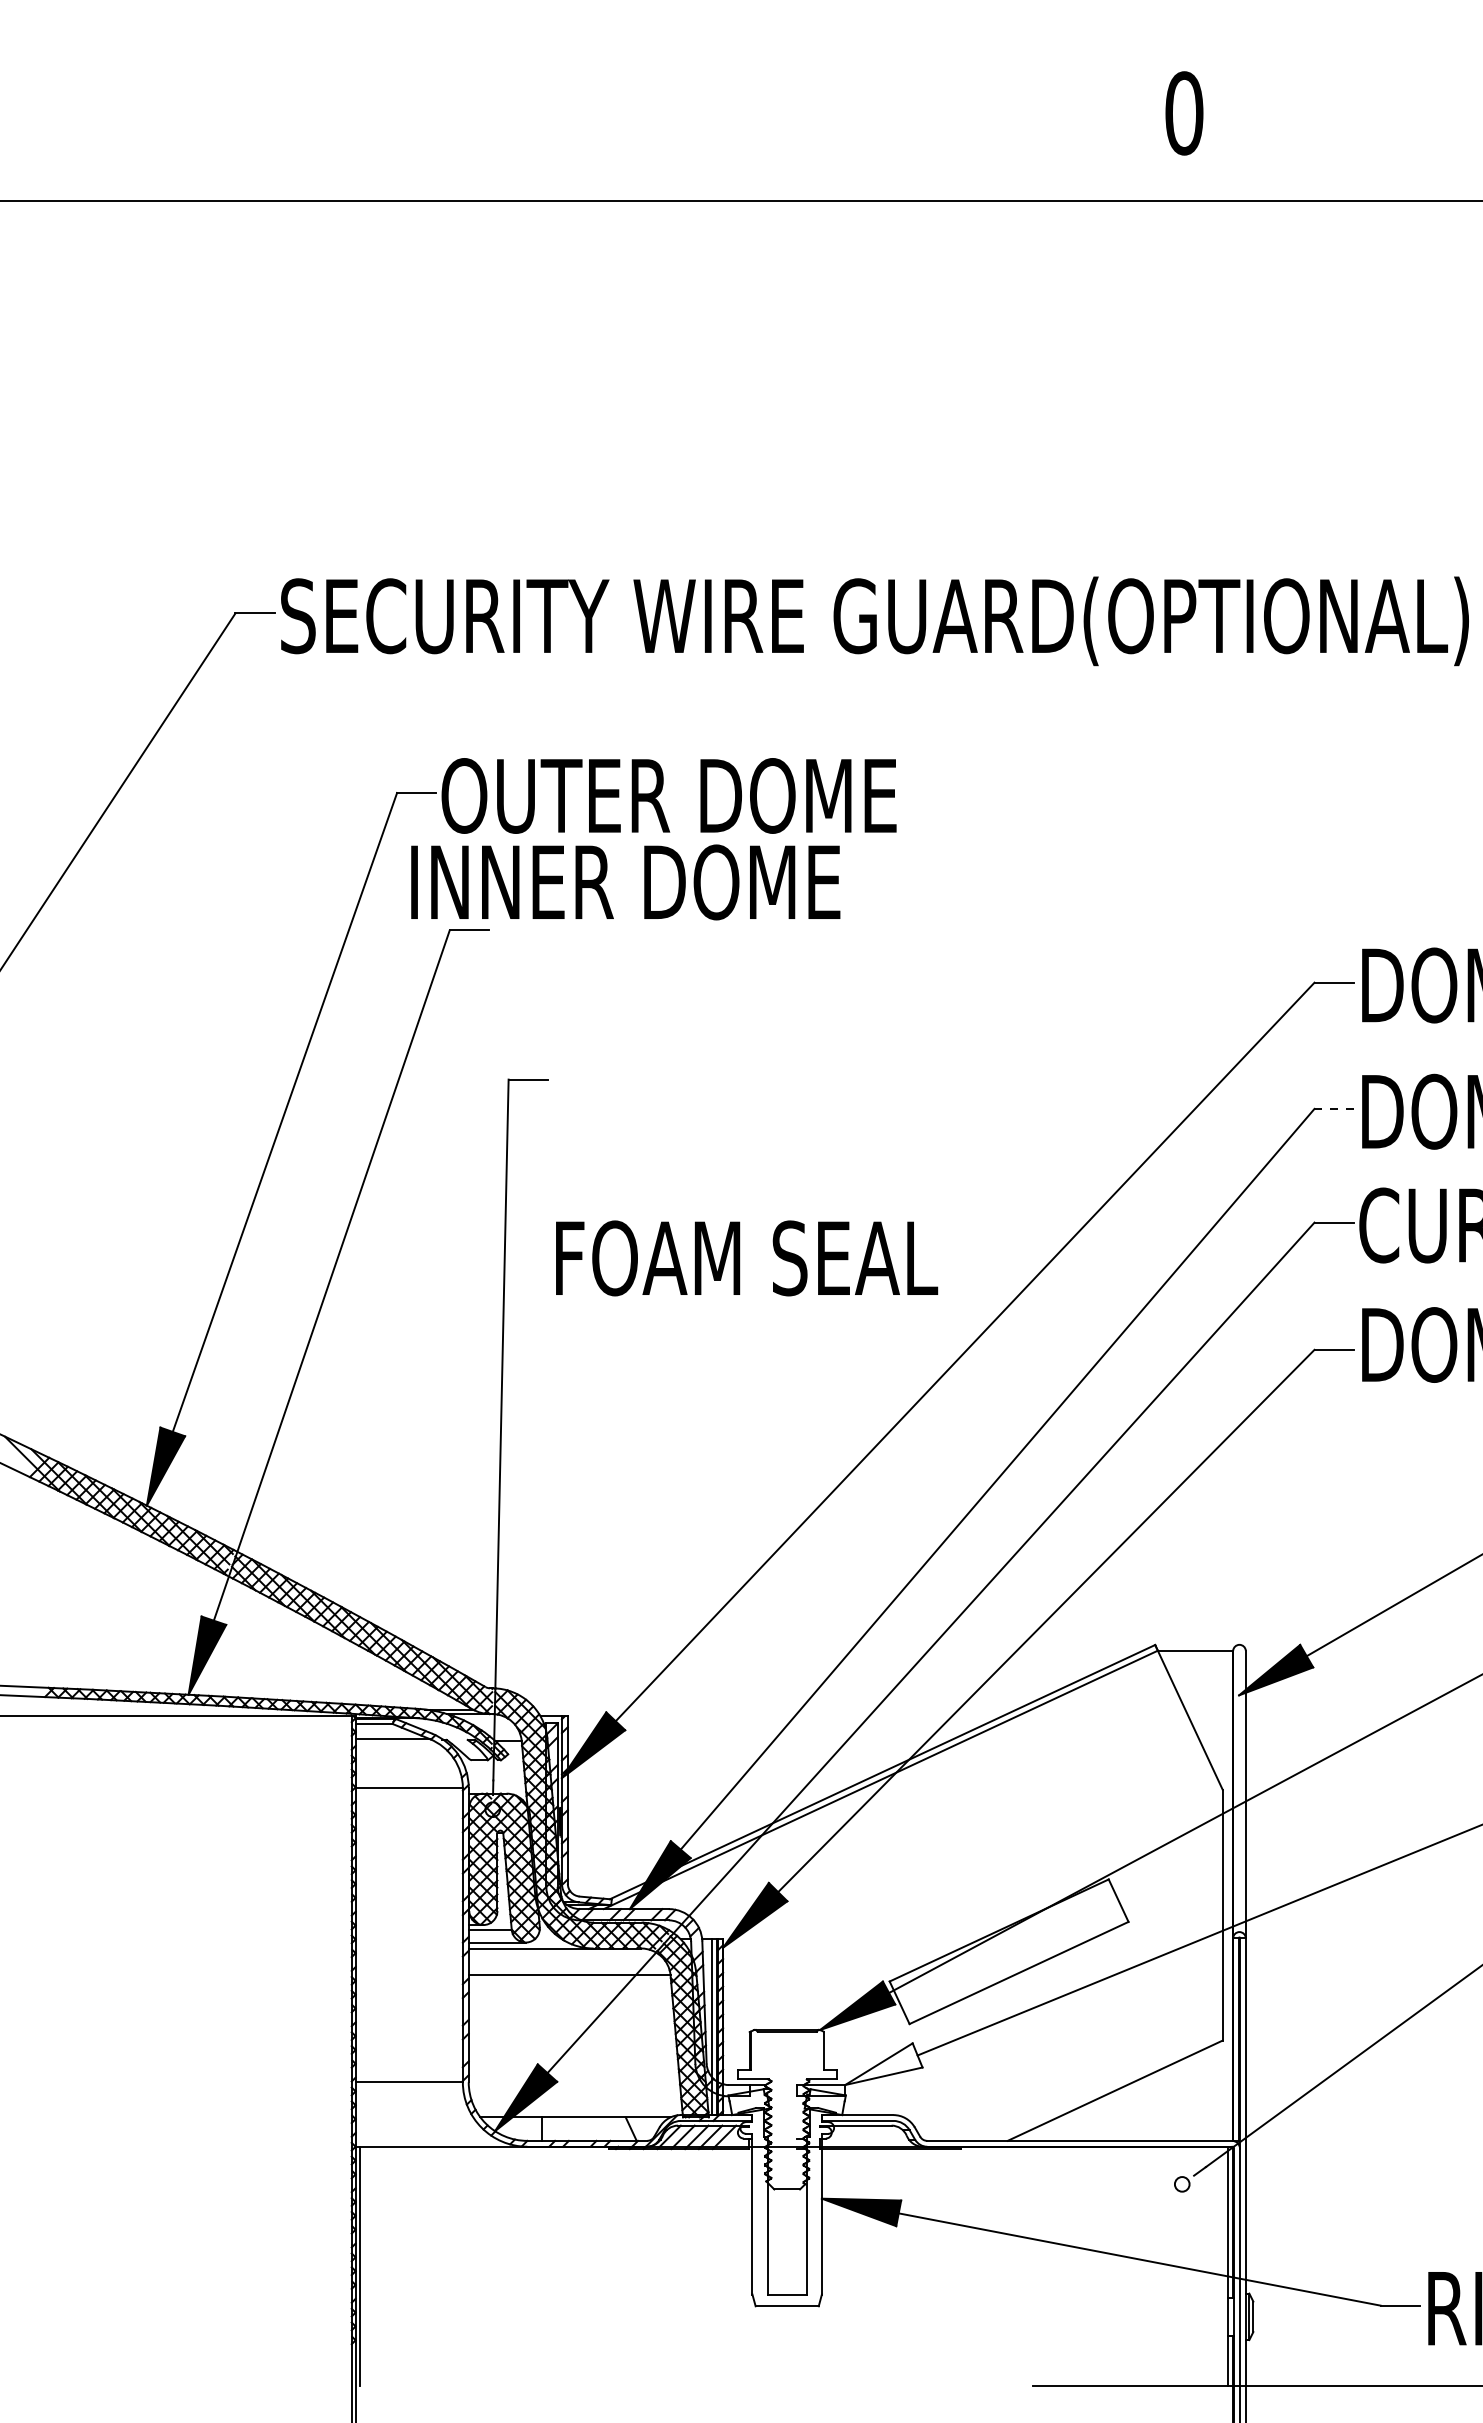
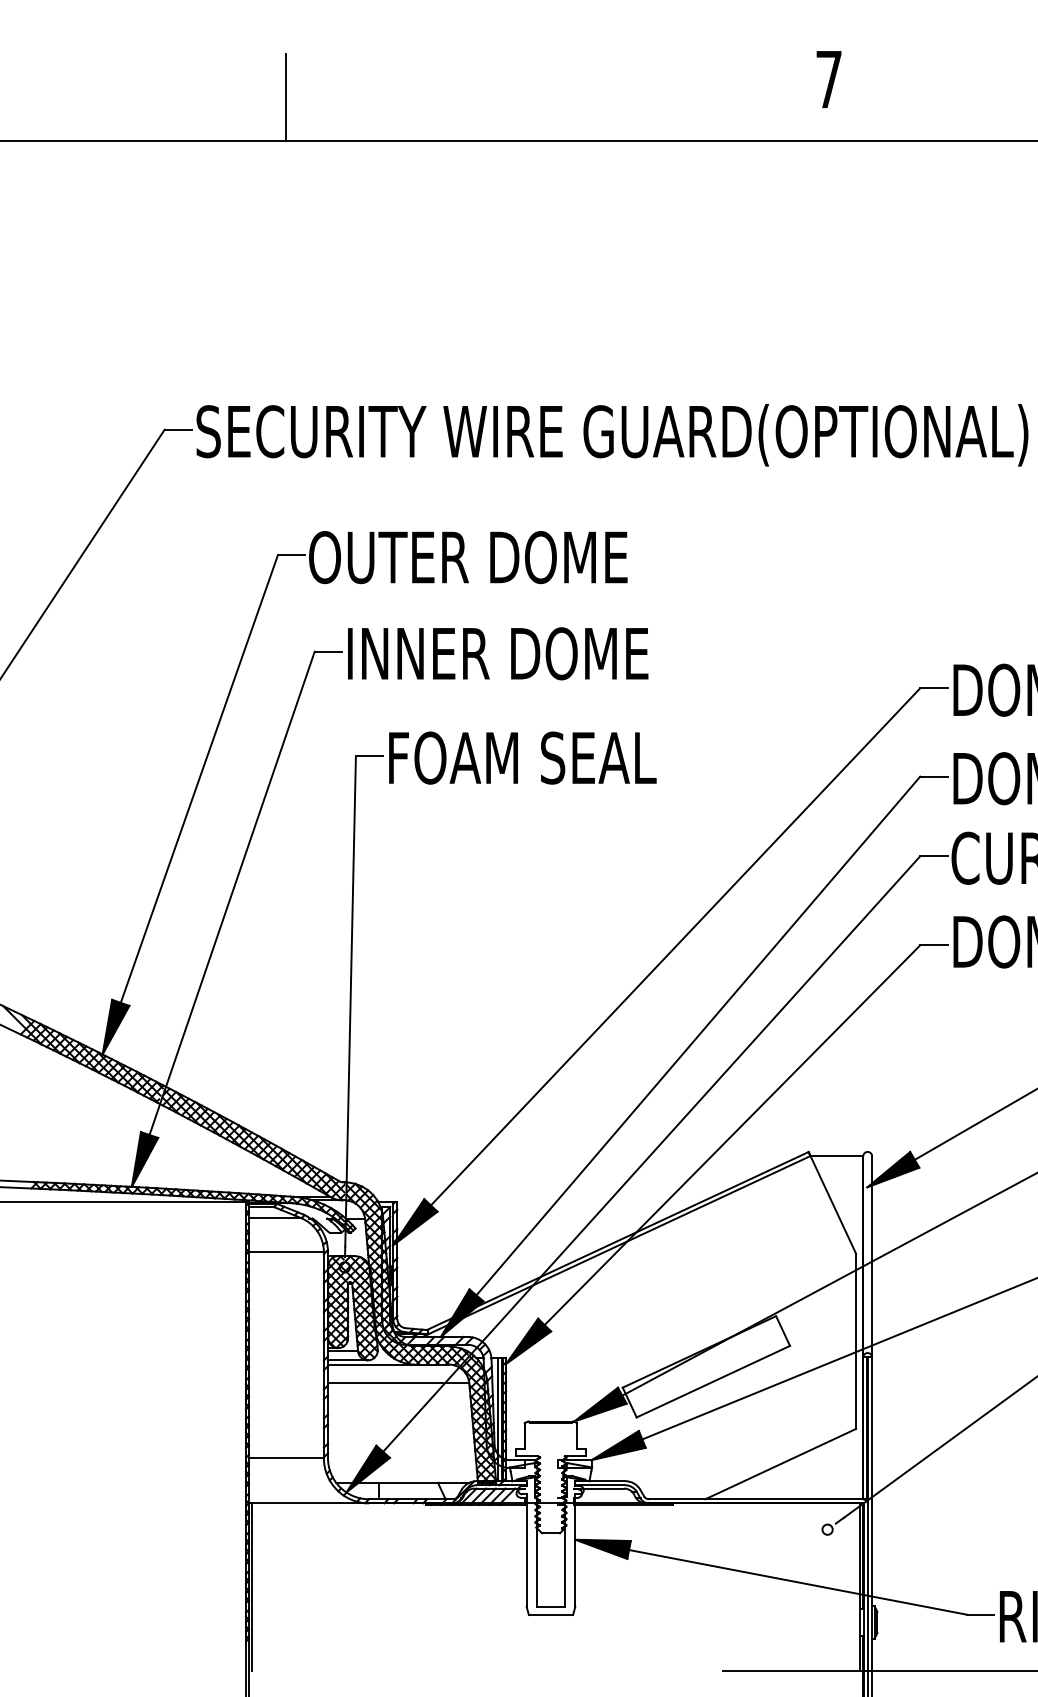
text: (1184, 113) -> (829, 79), 0 -> 7
line: (408, 138) -> (285, 97), added
text: (625, 882) -> (497, 653), moved
line: (1334, 1108) -> (934, 776), dashed -> solid
text: (747, 1258) -> (523, 758), moved
fill: (883, 2064) -> (618, 1445), added

